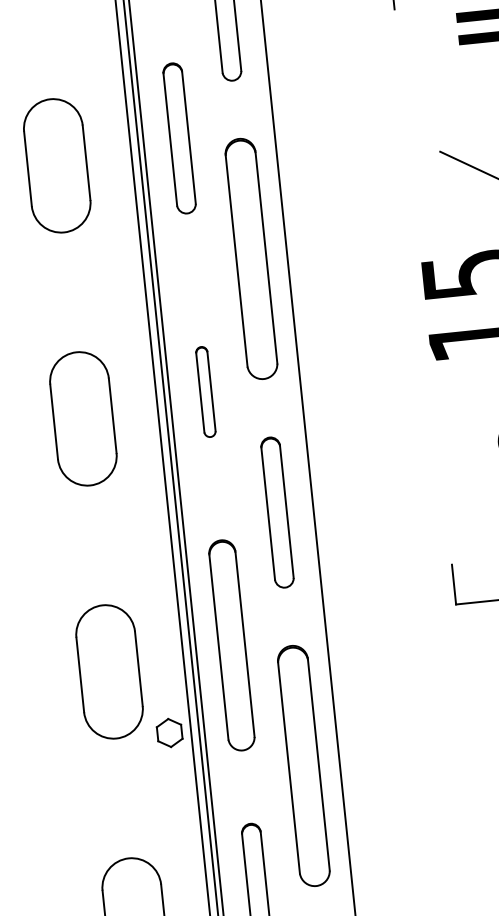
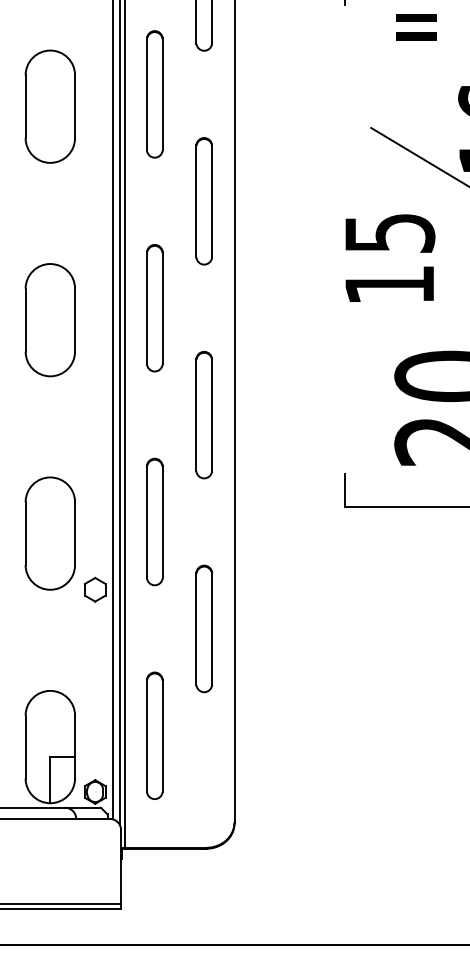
part: (250, 259) -> (203, 201), size x0.62
part: (205, 392) -> (154, 308), size x1.67
part: (231, 644) -> (154, 521), size x0.71
part: (302, 765) -> (203, 628), size x0.62

